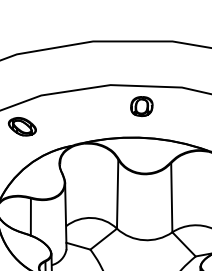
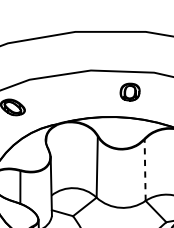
part: (141, 106) -> (129, 92), moved
line: (171, 197) -> (144, 170), solid -> dashed

